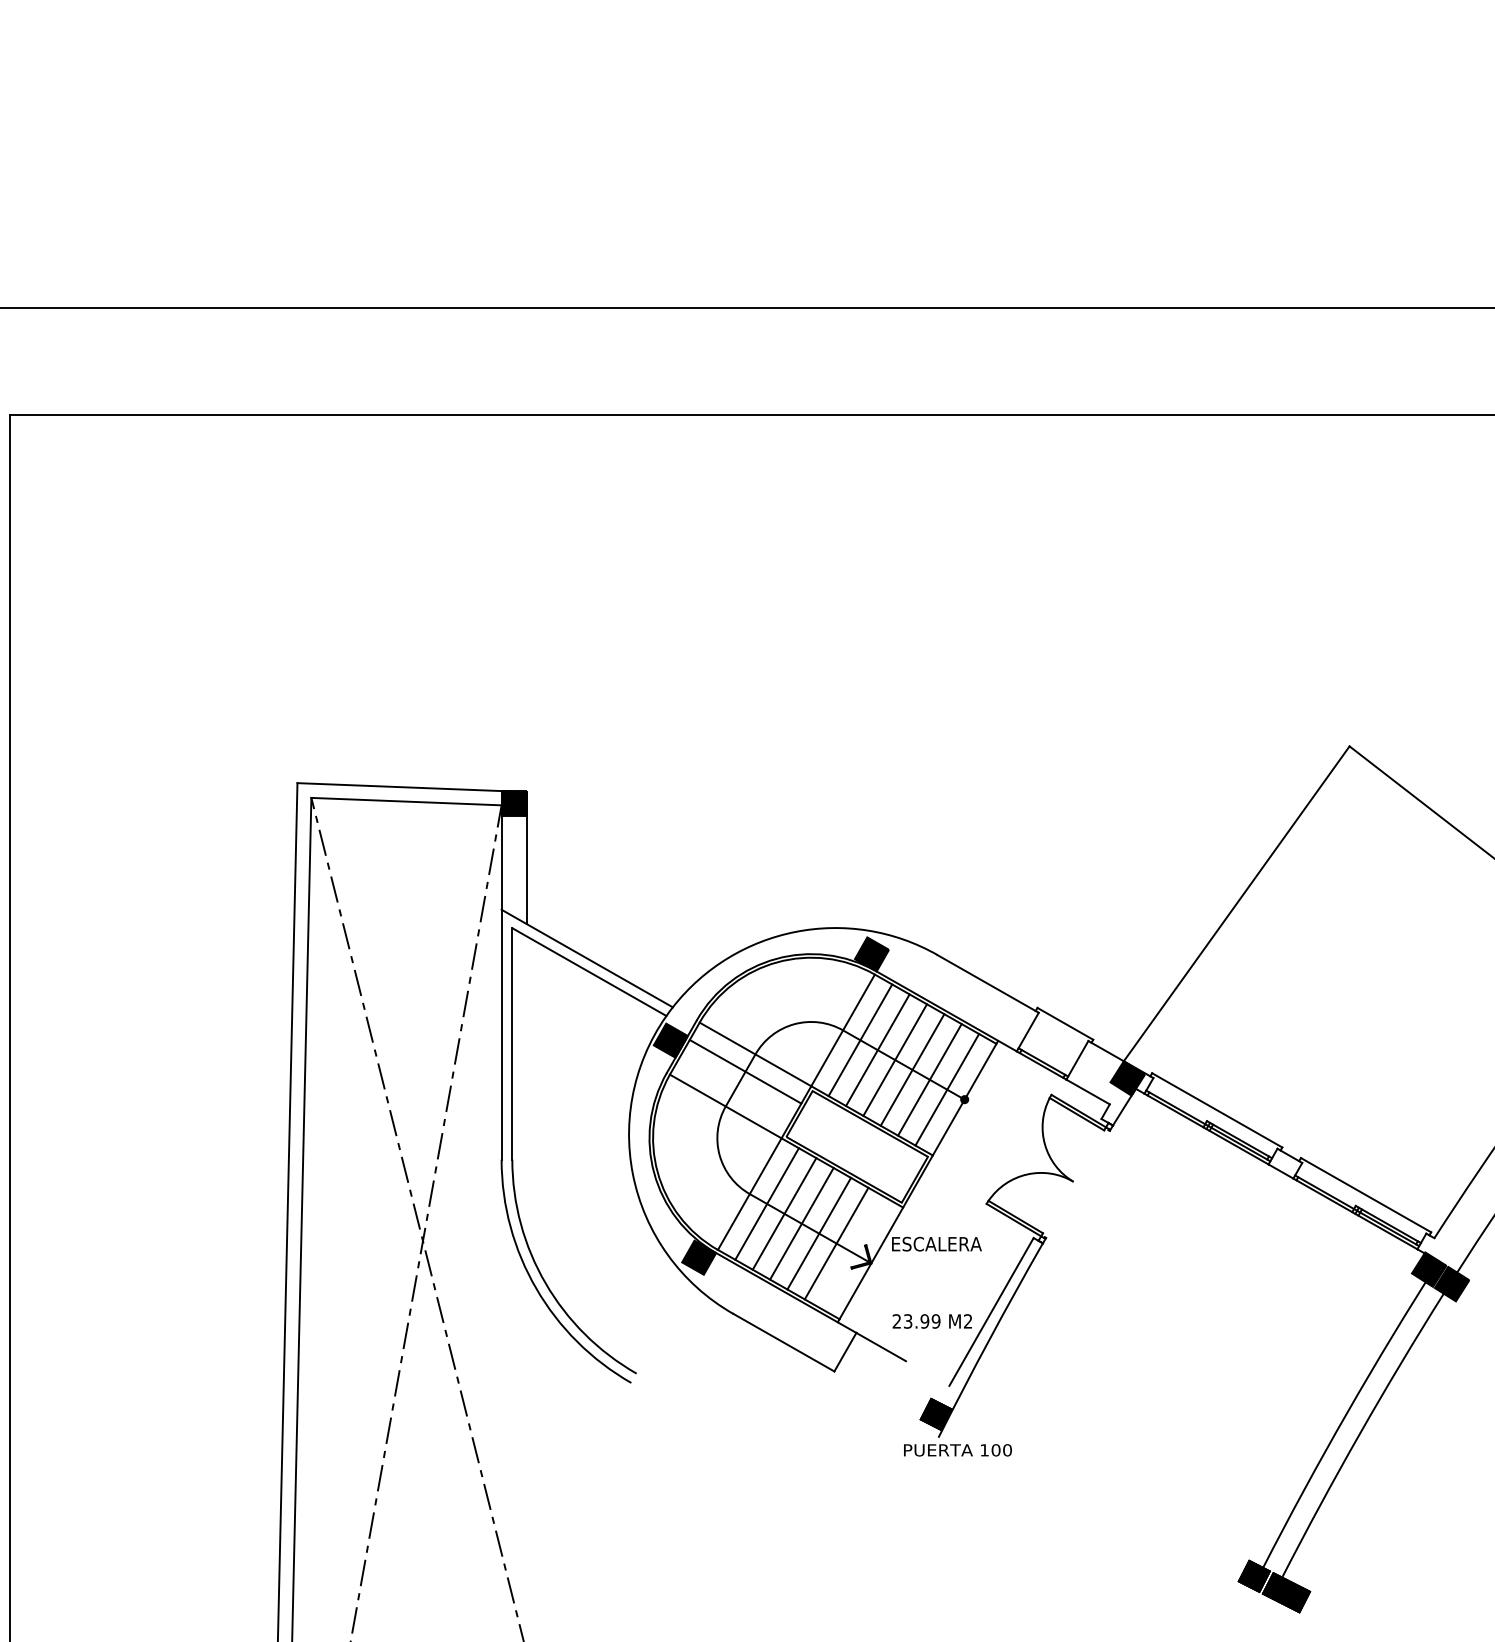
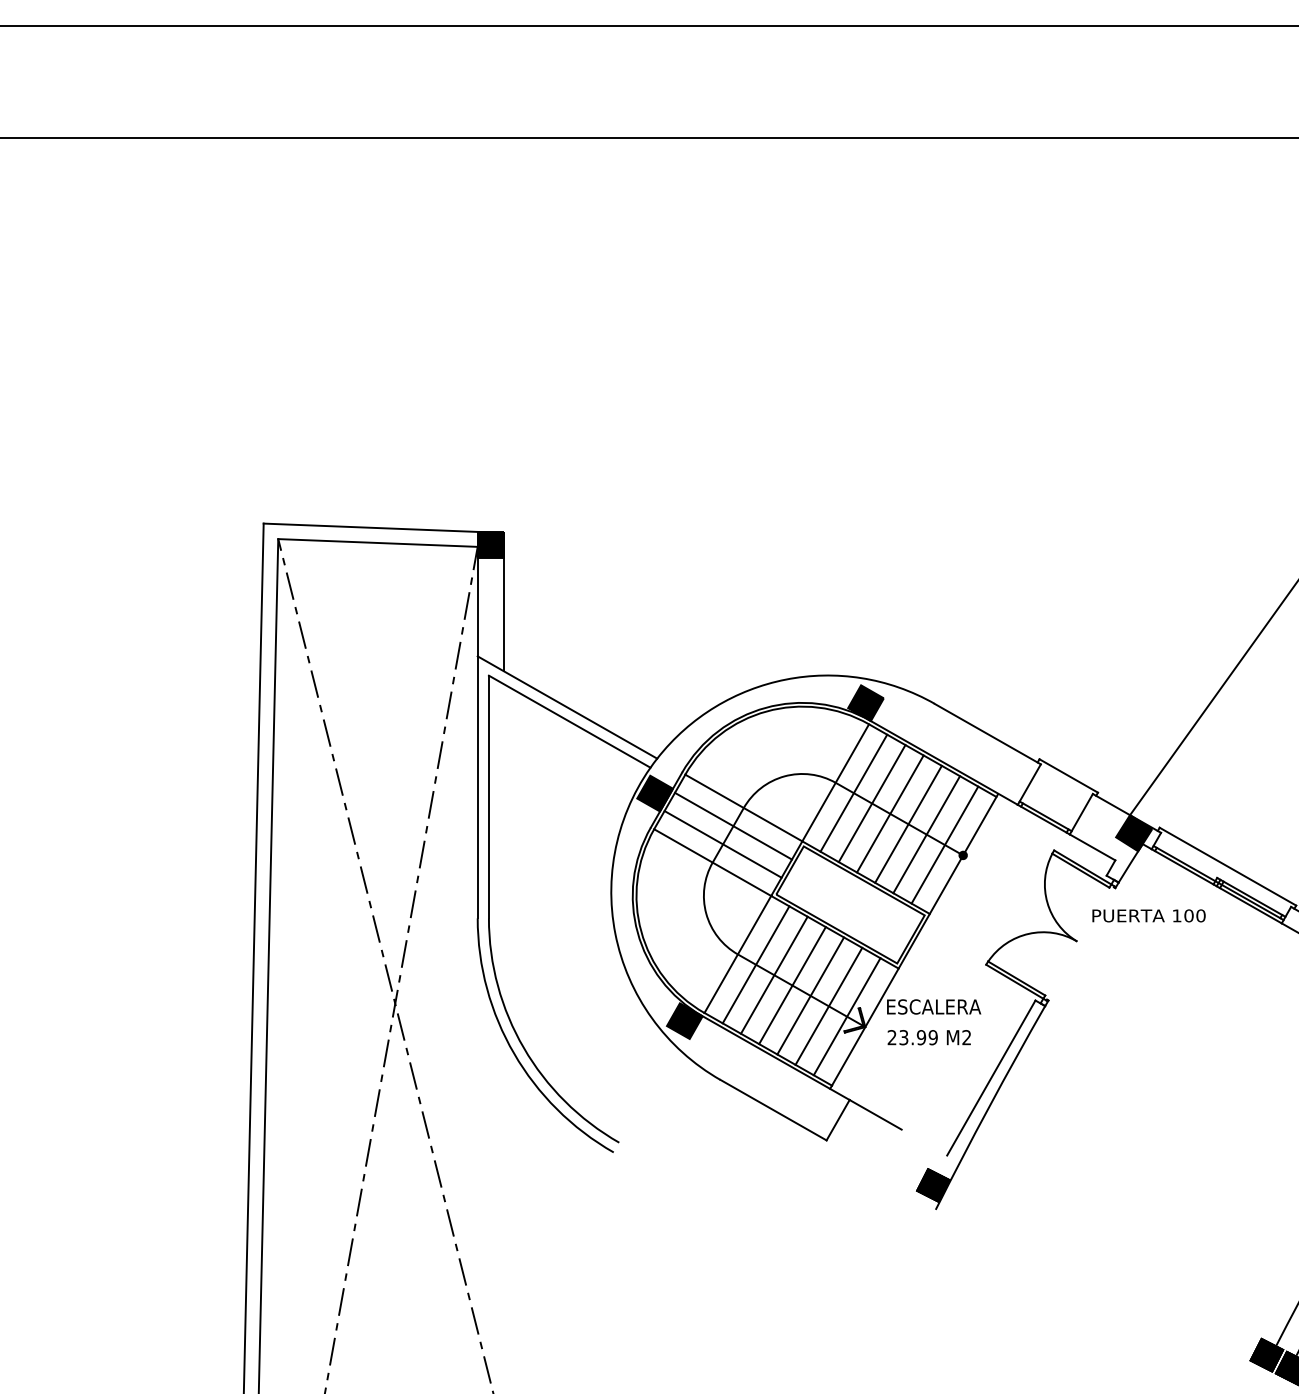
line: (735, 1088) -> (722, 843), added
line: (853, 1253) -> (846, 1016), added
text: (931, 1321) -> (928, 1037), moved
text: (957, 1450) -> (1148, 916), moved

